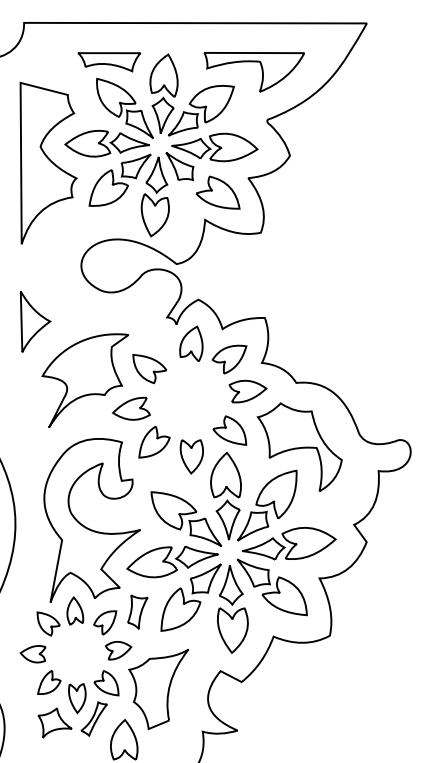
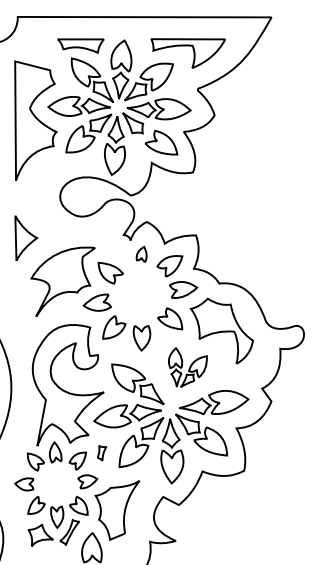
part: (191, 343) -> (141, 254), size x0.6
part: (253, 496) -> (187, 367), size x0.6
part: (137, 611) -> (101, 452), size x0.6

